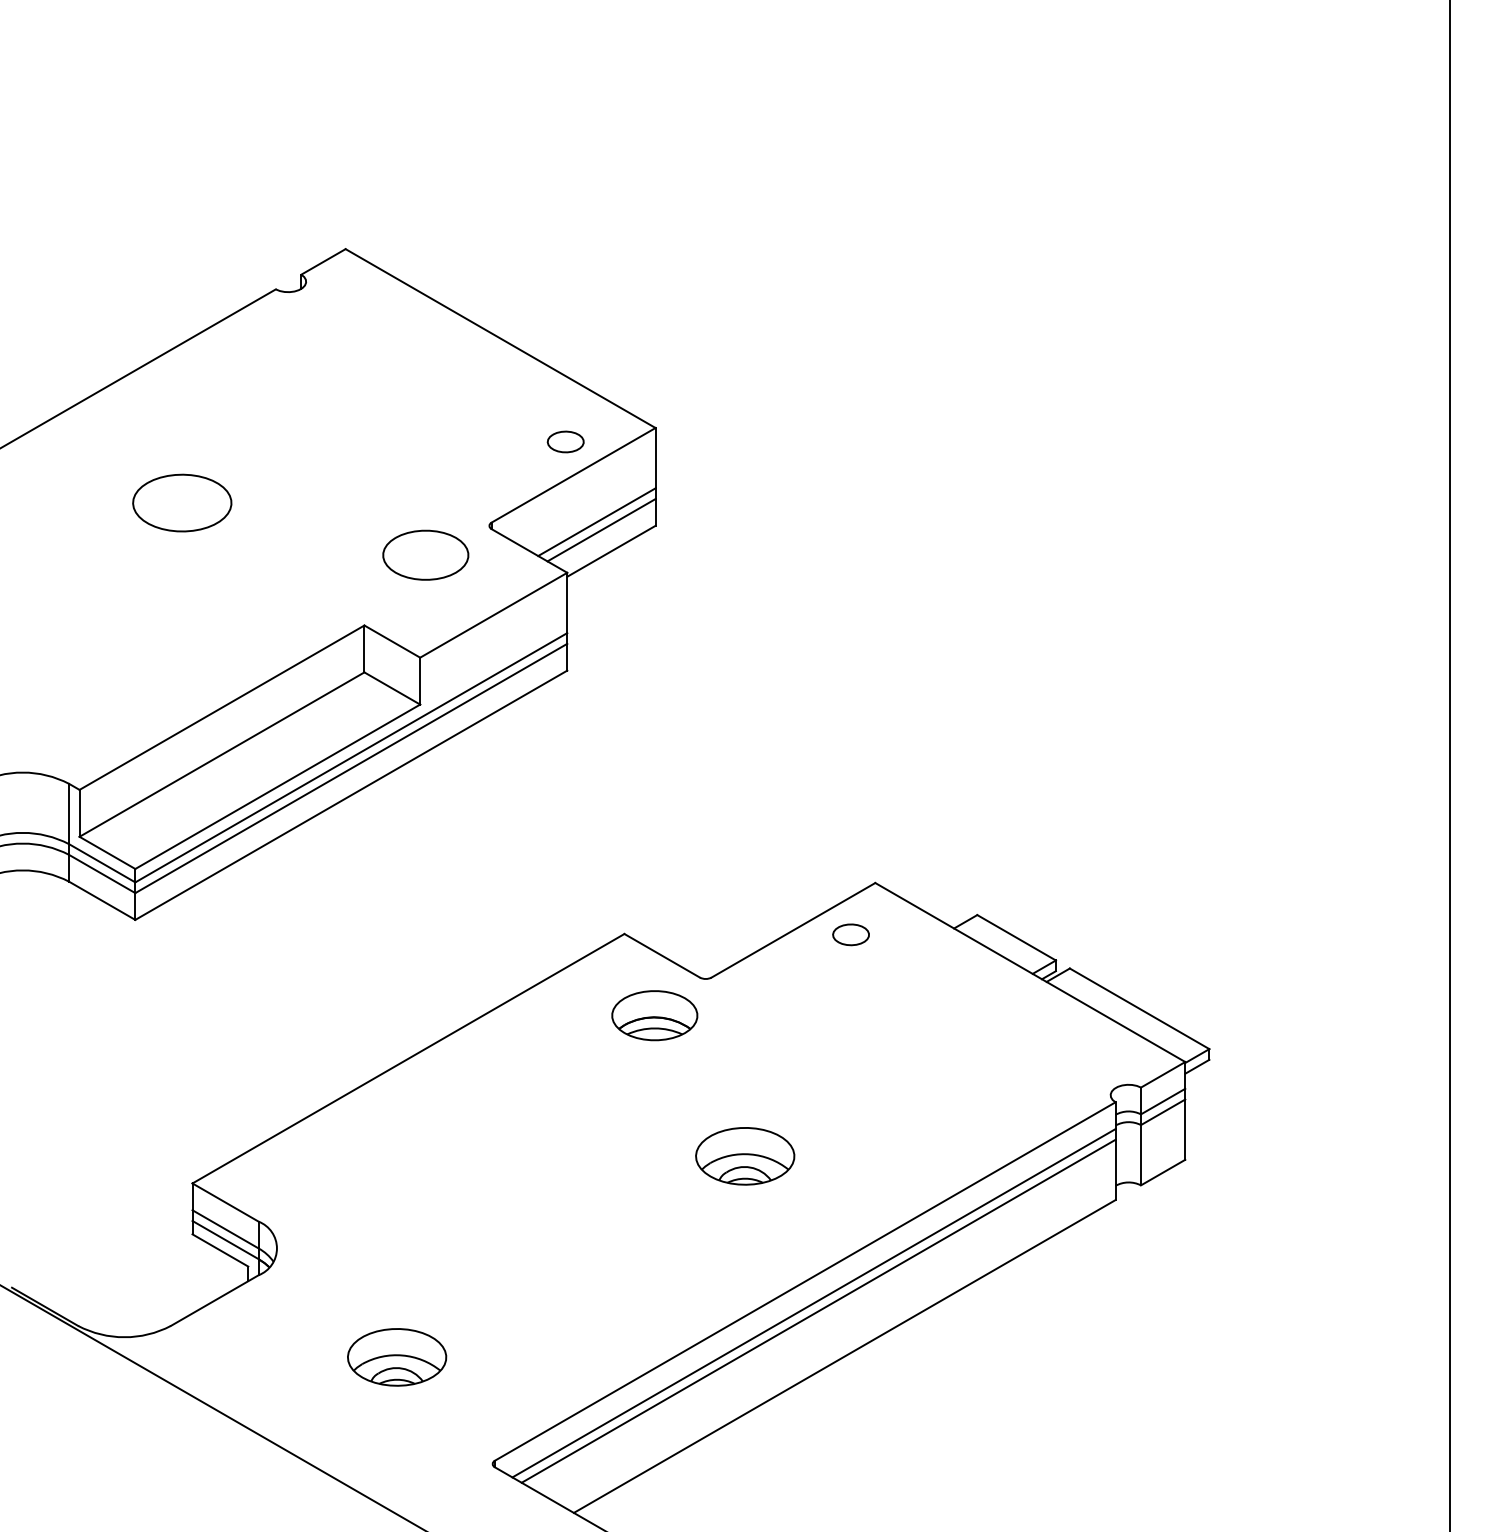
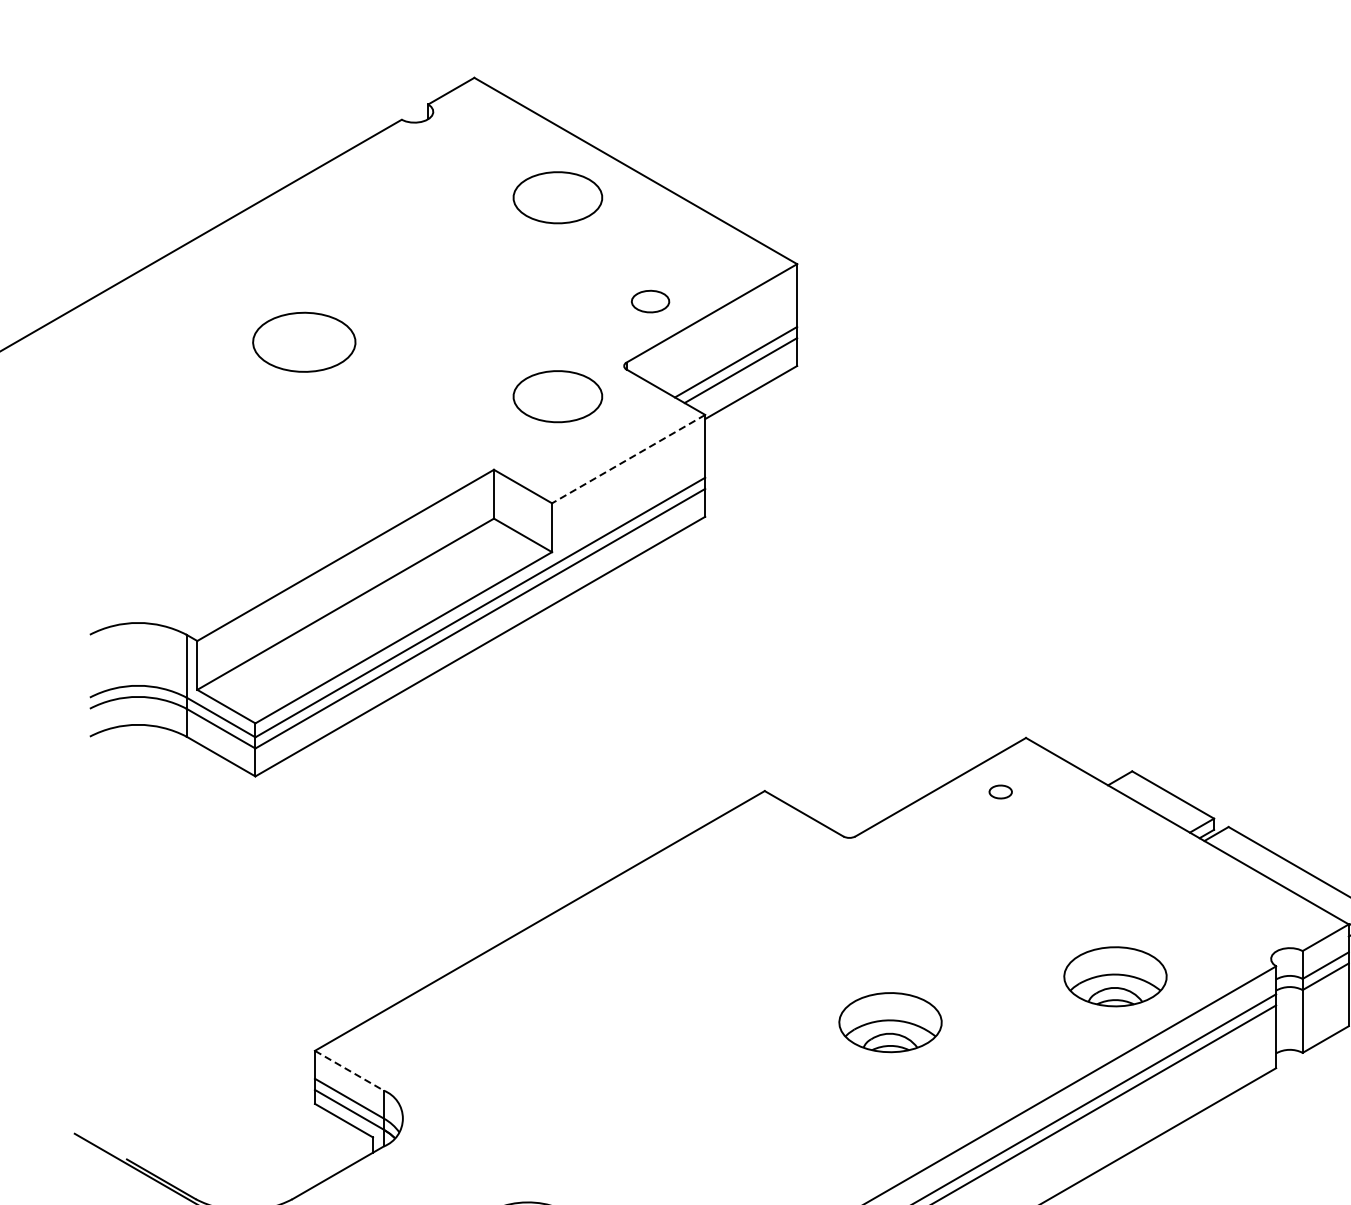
part: (425, 363) -> (557, 196), added
part: (565, 441) -> (650, 301), moved
line: (493, 615) -> (628, 459), solid -> dashed
part: (850, 934) -> (1000, 791), size x0.6
part: (654, 1015) -> (796, 875), removed
part: (961, 1112) -> (1115, 976), added
line: (226, 1202) -> (350, 1070), solid -> dashed

